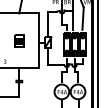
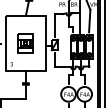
part: (19, 40) -> (26, 42), size x1.67

